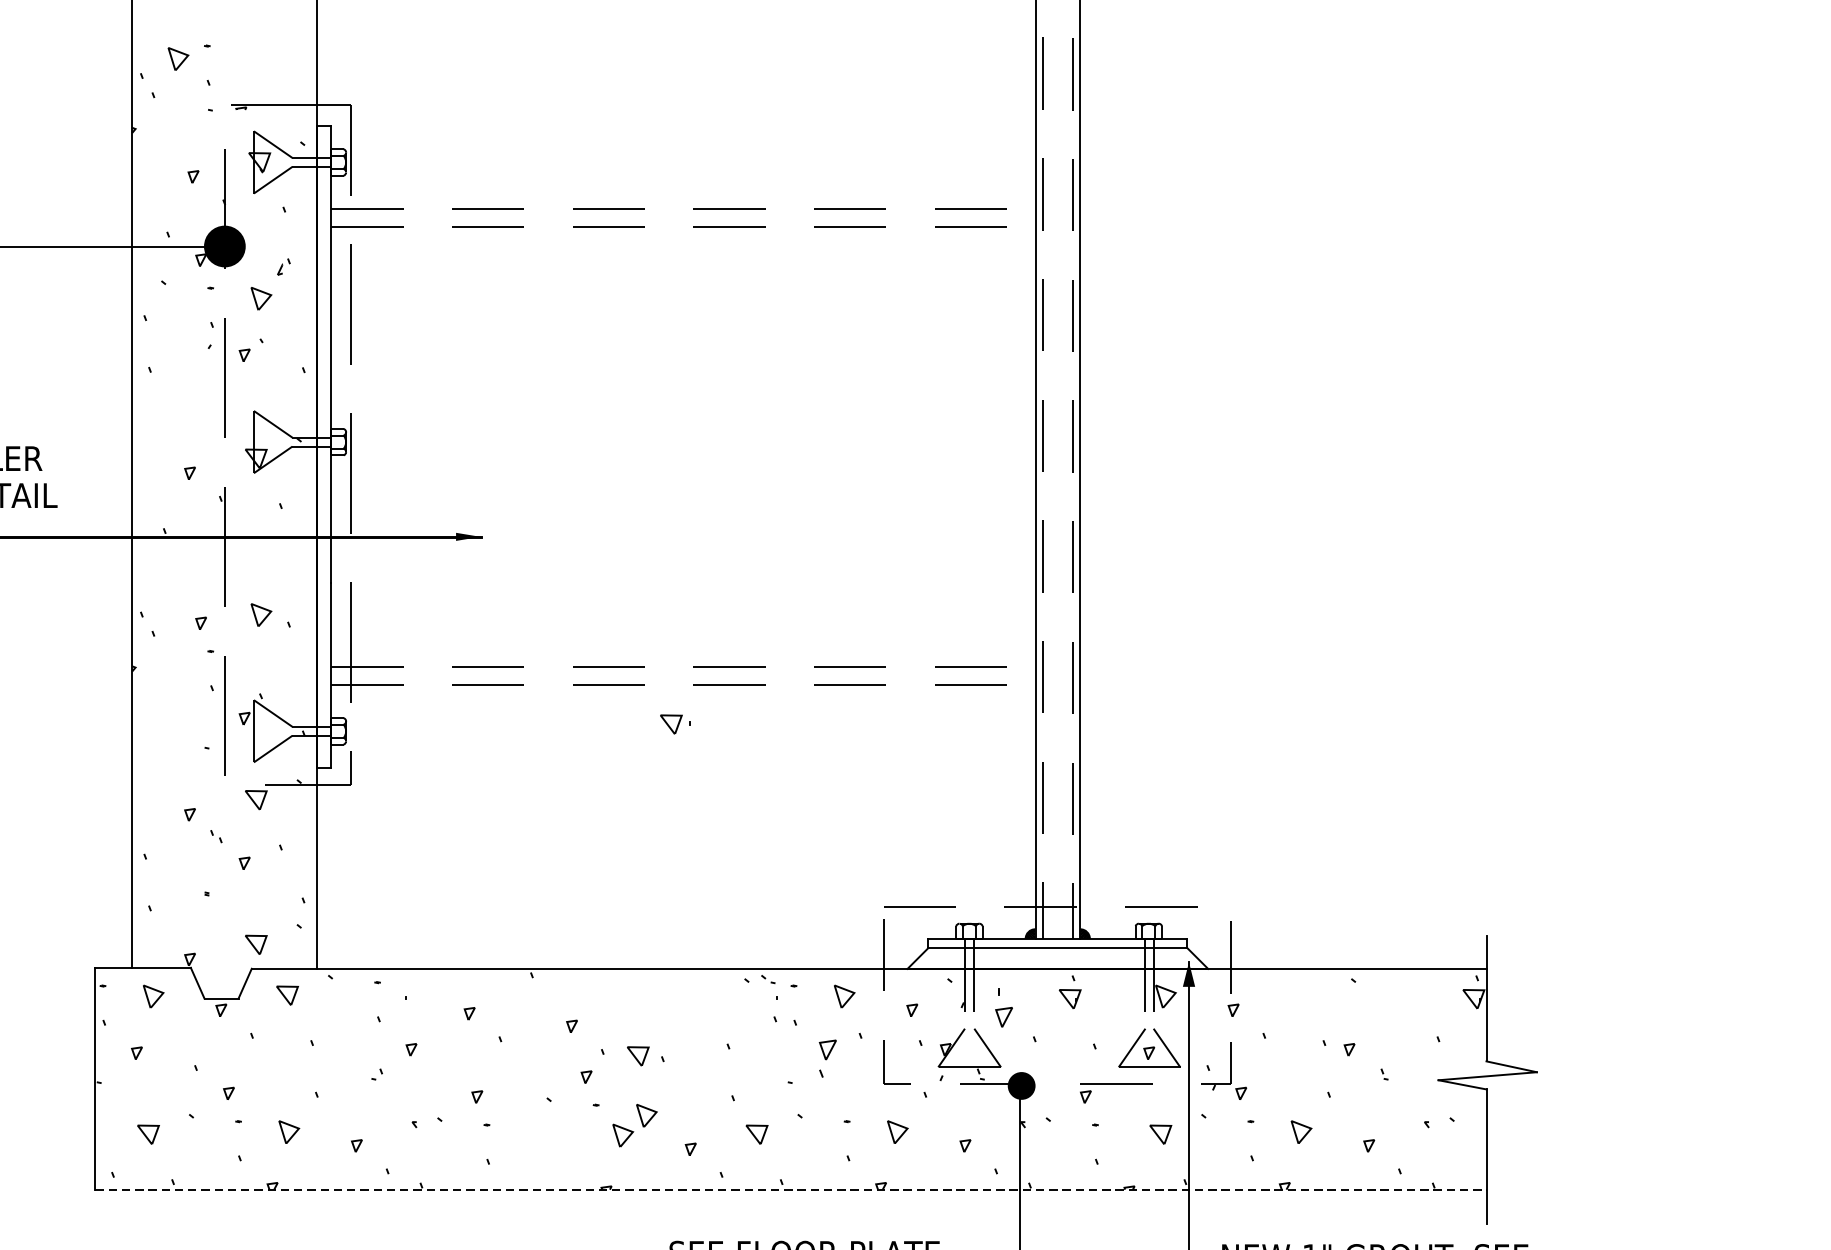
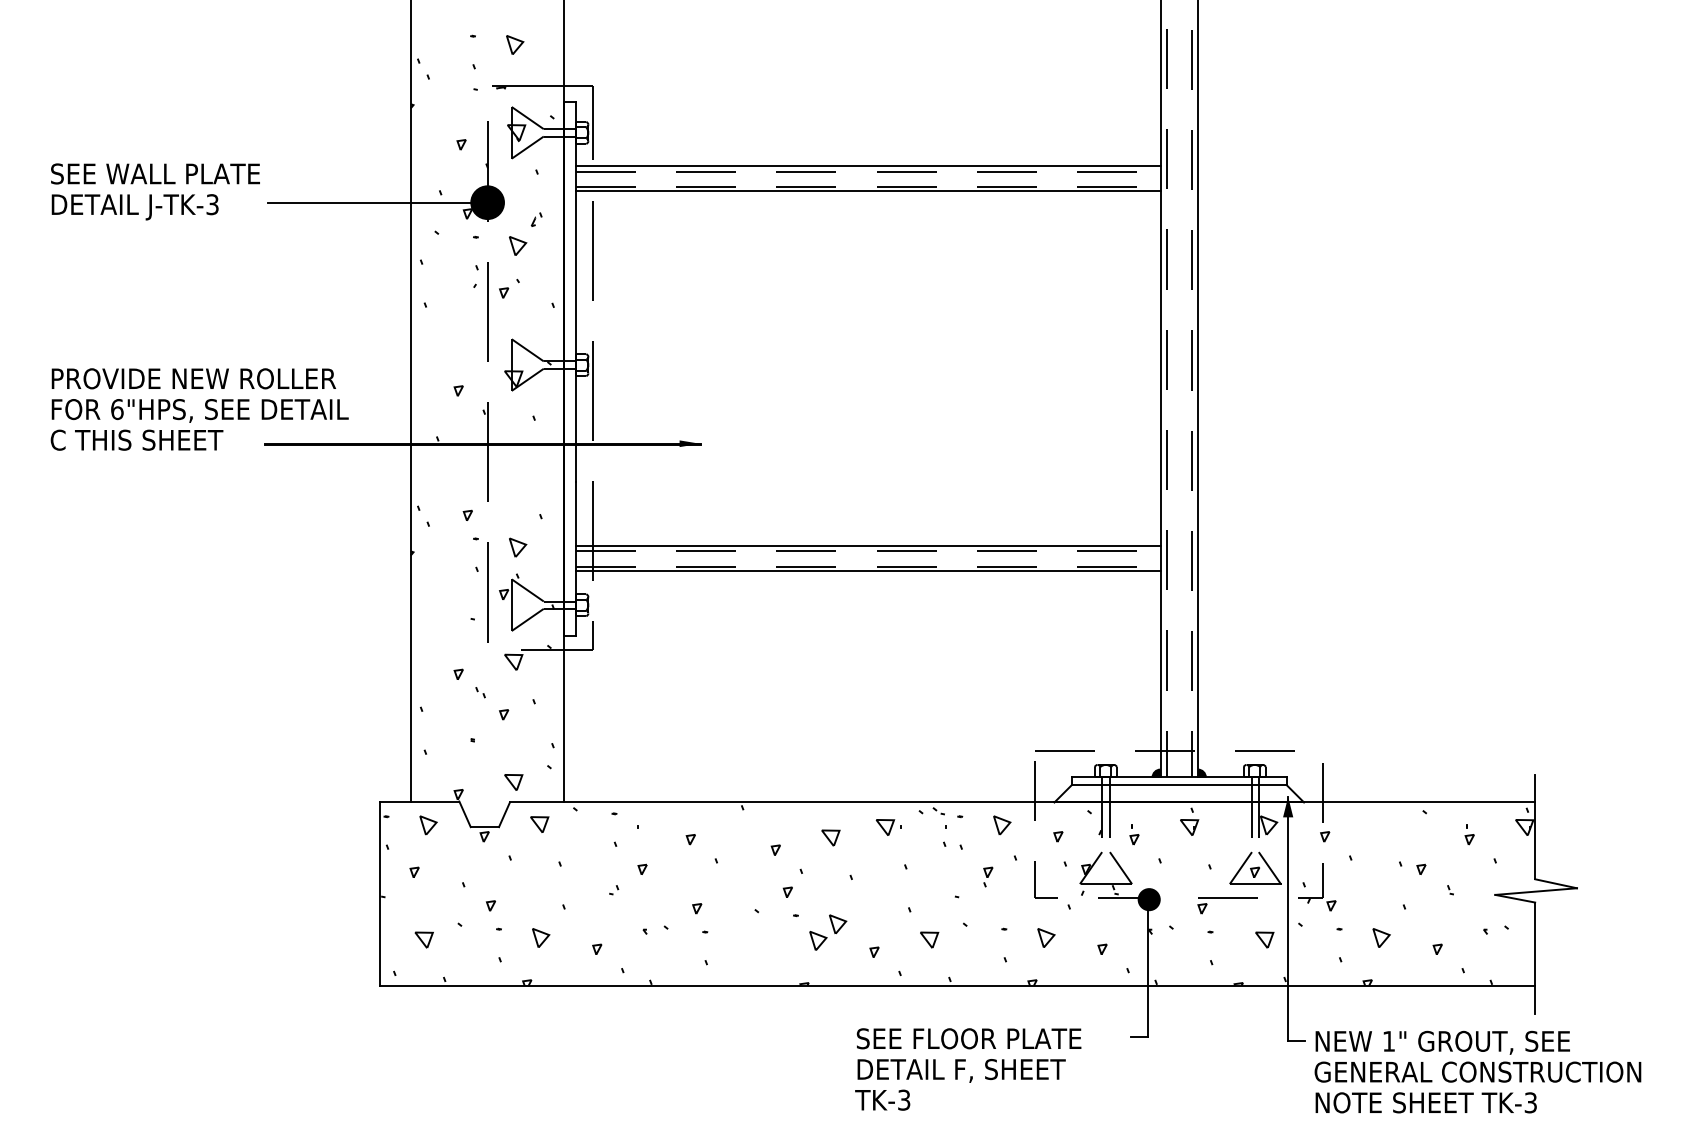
line: (182, 60) -> (518, 46), moved
line: (682, 202) -> (867, 166), added
line: (682, 233) -> (867, 191), added
line: (264, 617) -> (520, 549), moved
line: (682, 660) -> (867, 546), added
line: (682, 690) -> (867, 571), added
part: (675, 724) -> (888, 827), moved
part: (1003, 1007) -> (1134, 834), size x0.62
part: (1407, 1007) -> (1469, 834), added
line: (636, 1056) -> (829, 838), moved
part: (828, 1058) -> (988, 876), size x0.62
line: (790, 1189) -> (957, 985), dashed -> solid

